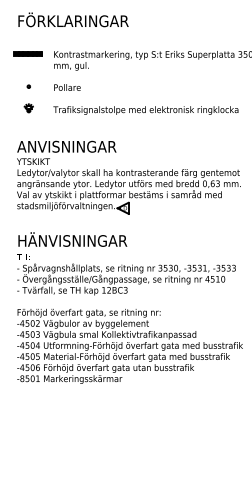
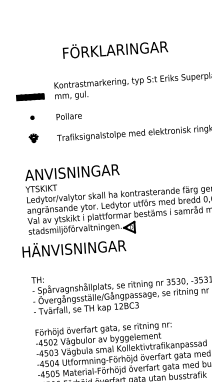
text: (73, 19) -> (115, 48), moved
part: (27, 53) -> (29, 96), moved
text: (72, 239) -> (73, 247), moved

